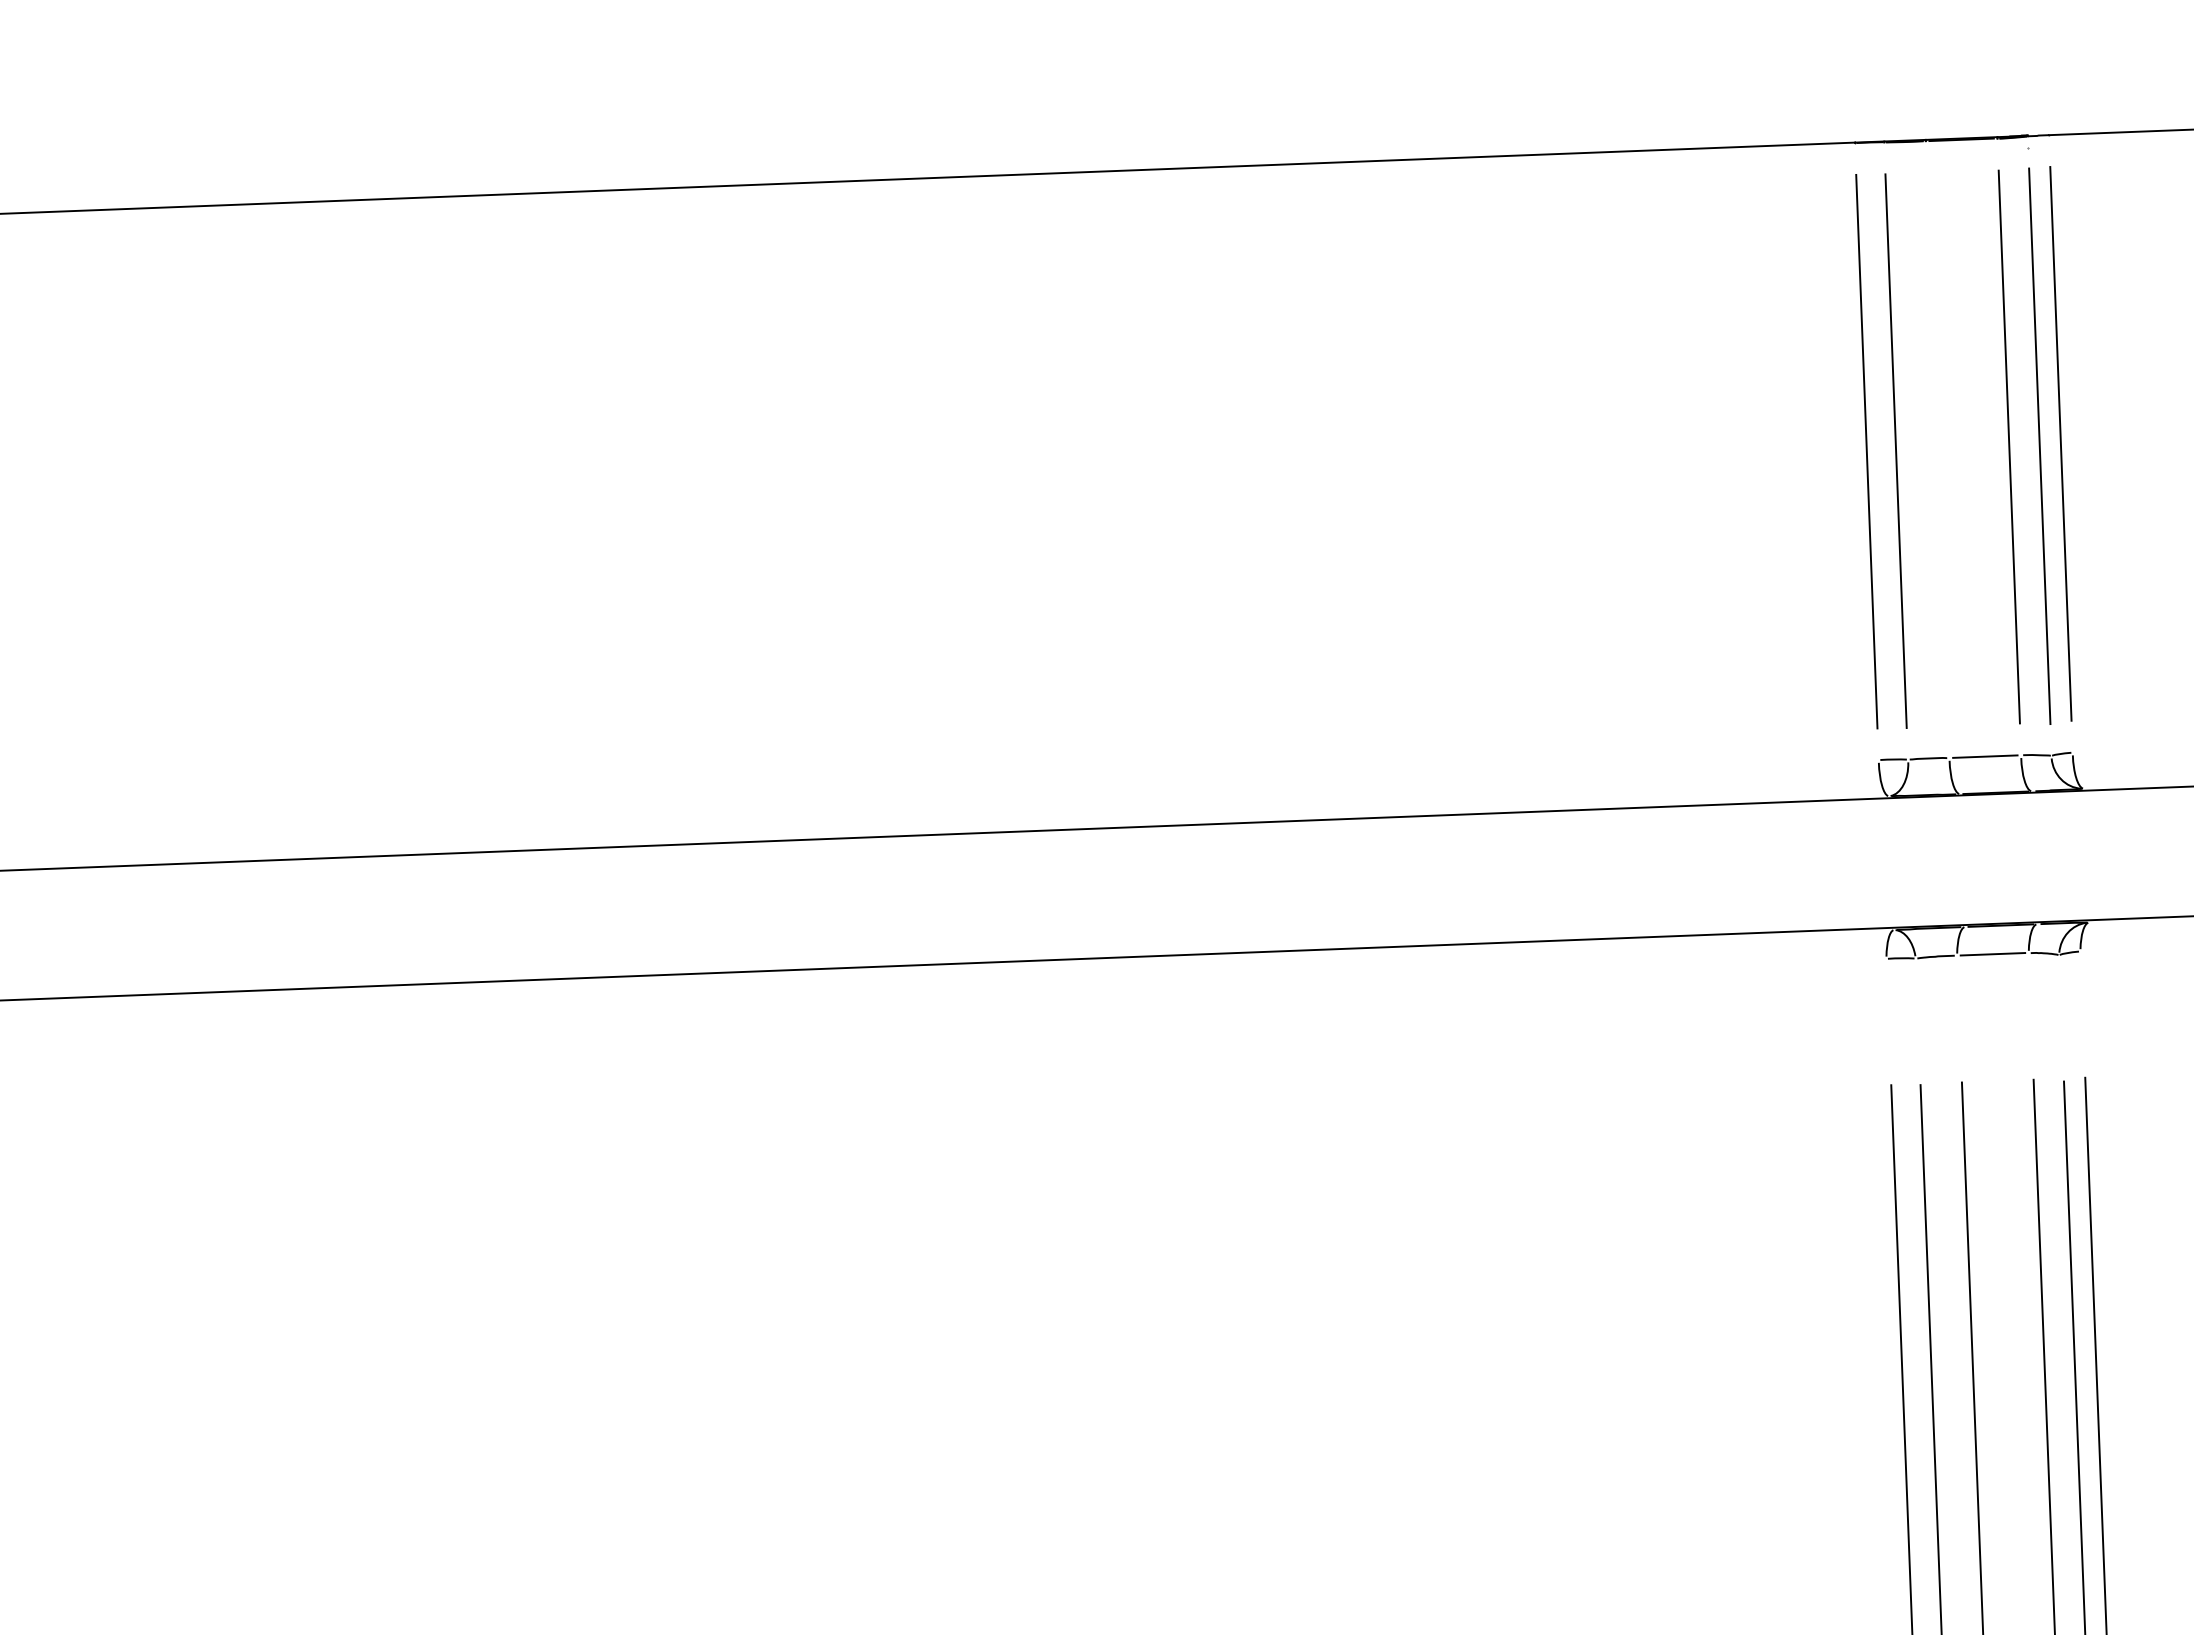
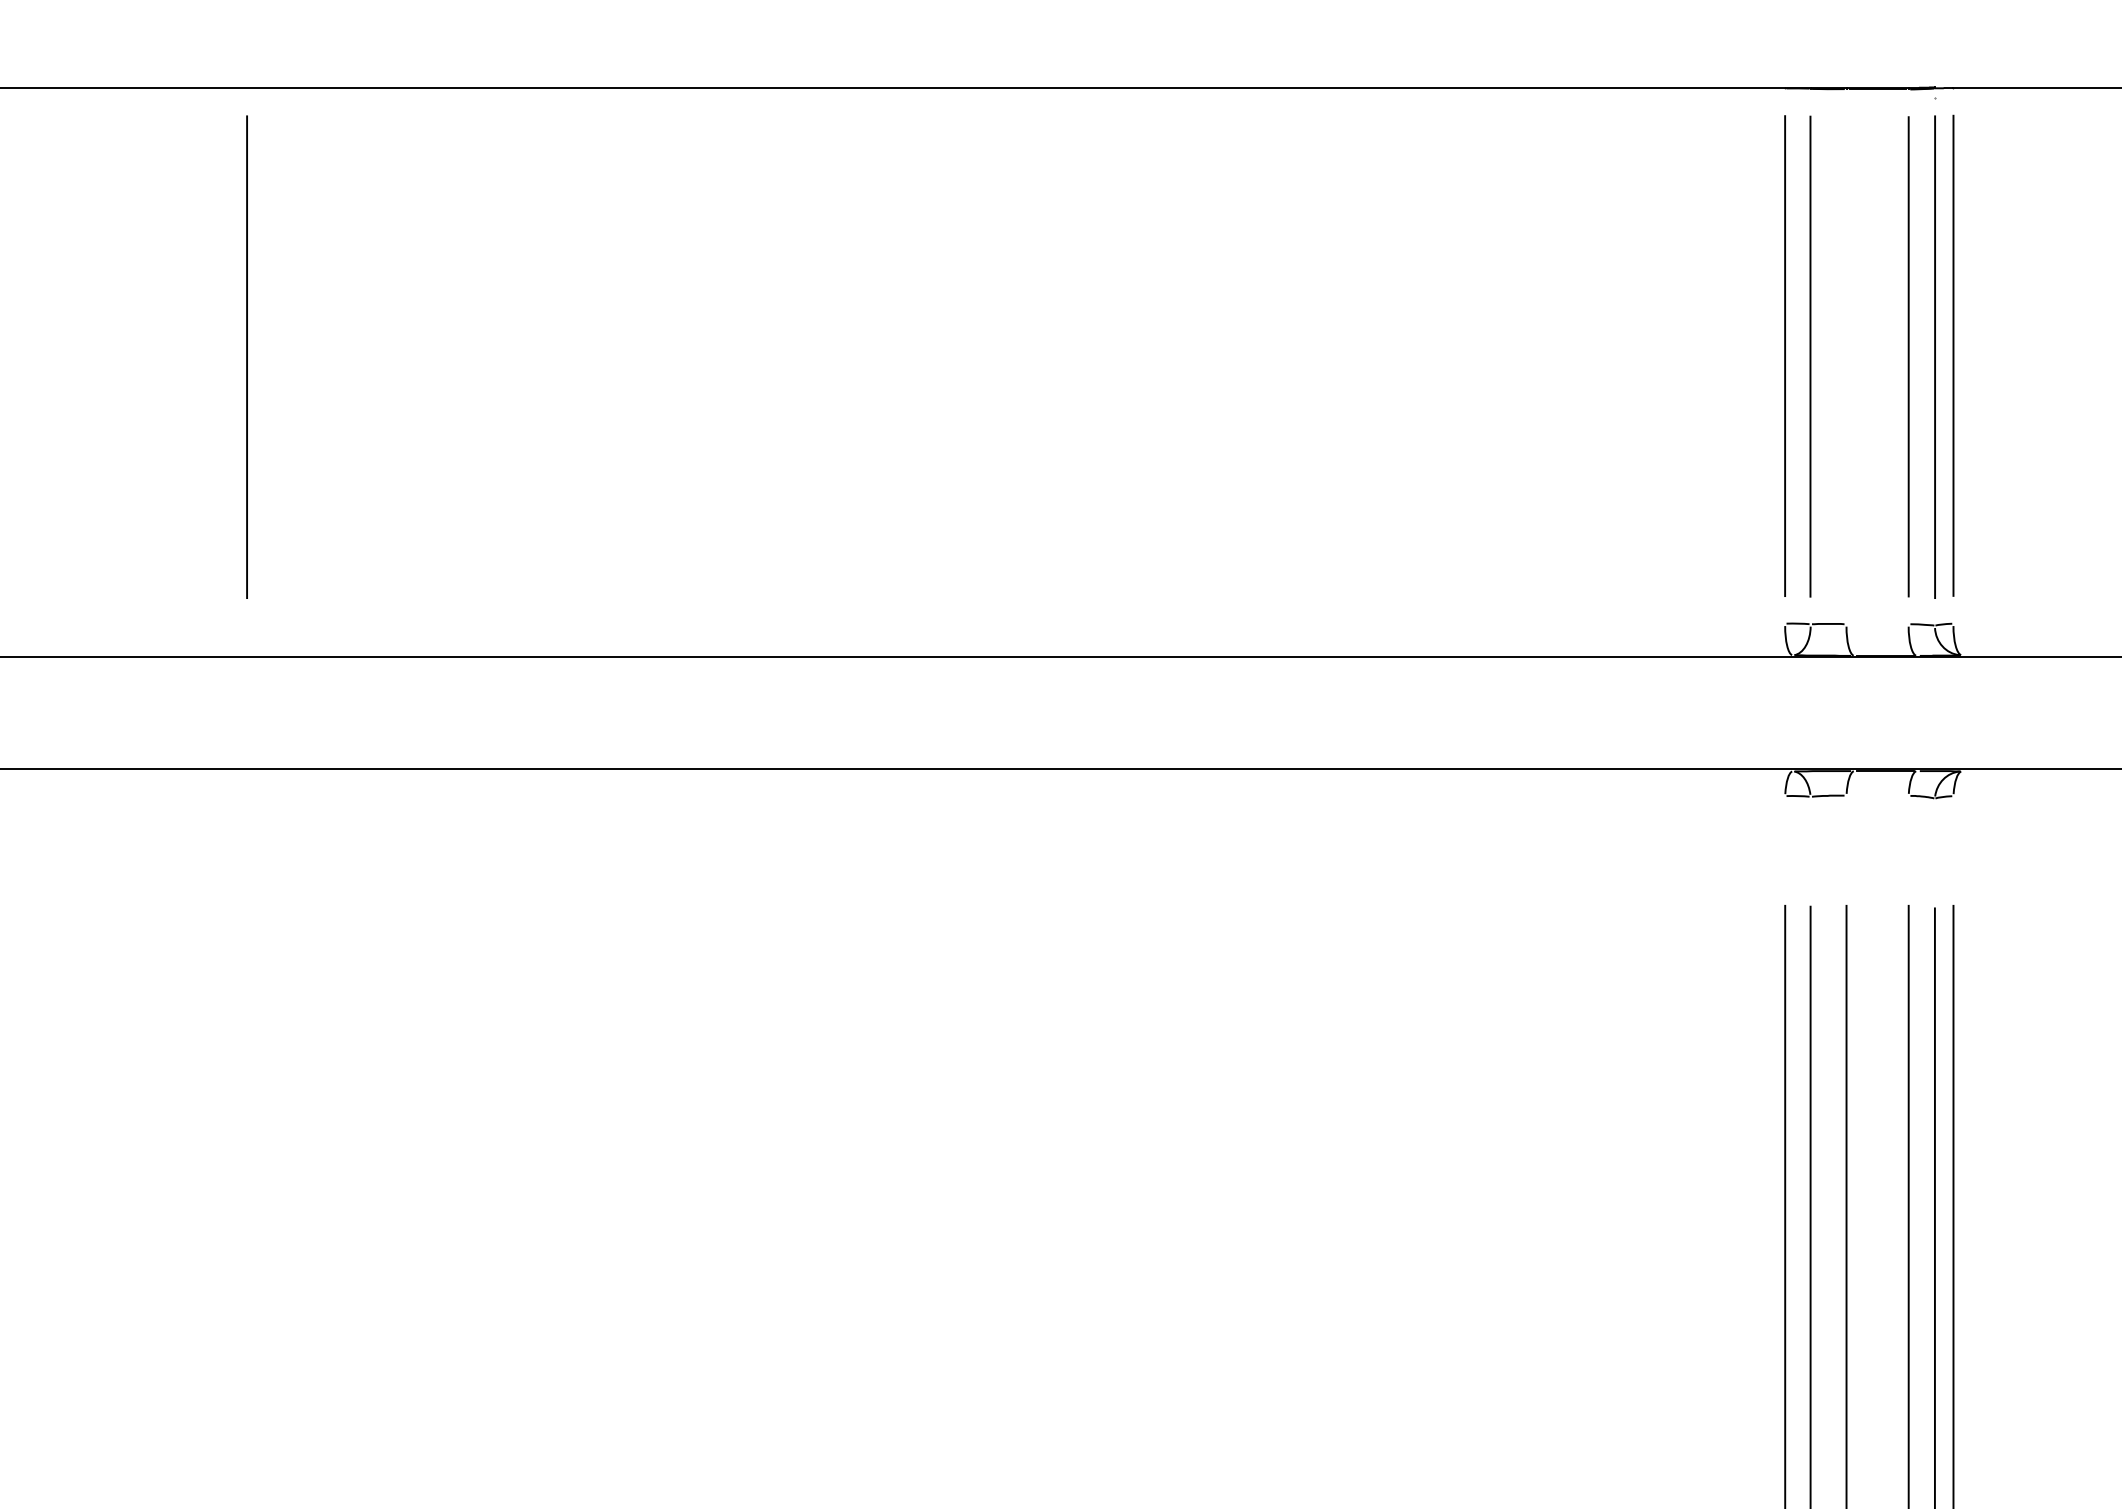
line: (93, 520) -> (246, 356), added
line: (1985, 756) -> (1877, 624), removed
line: (1992, 954) -> (1877, 795), removed

